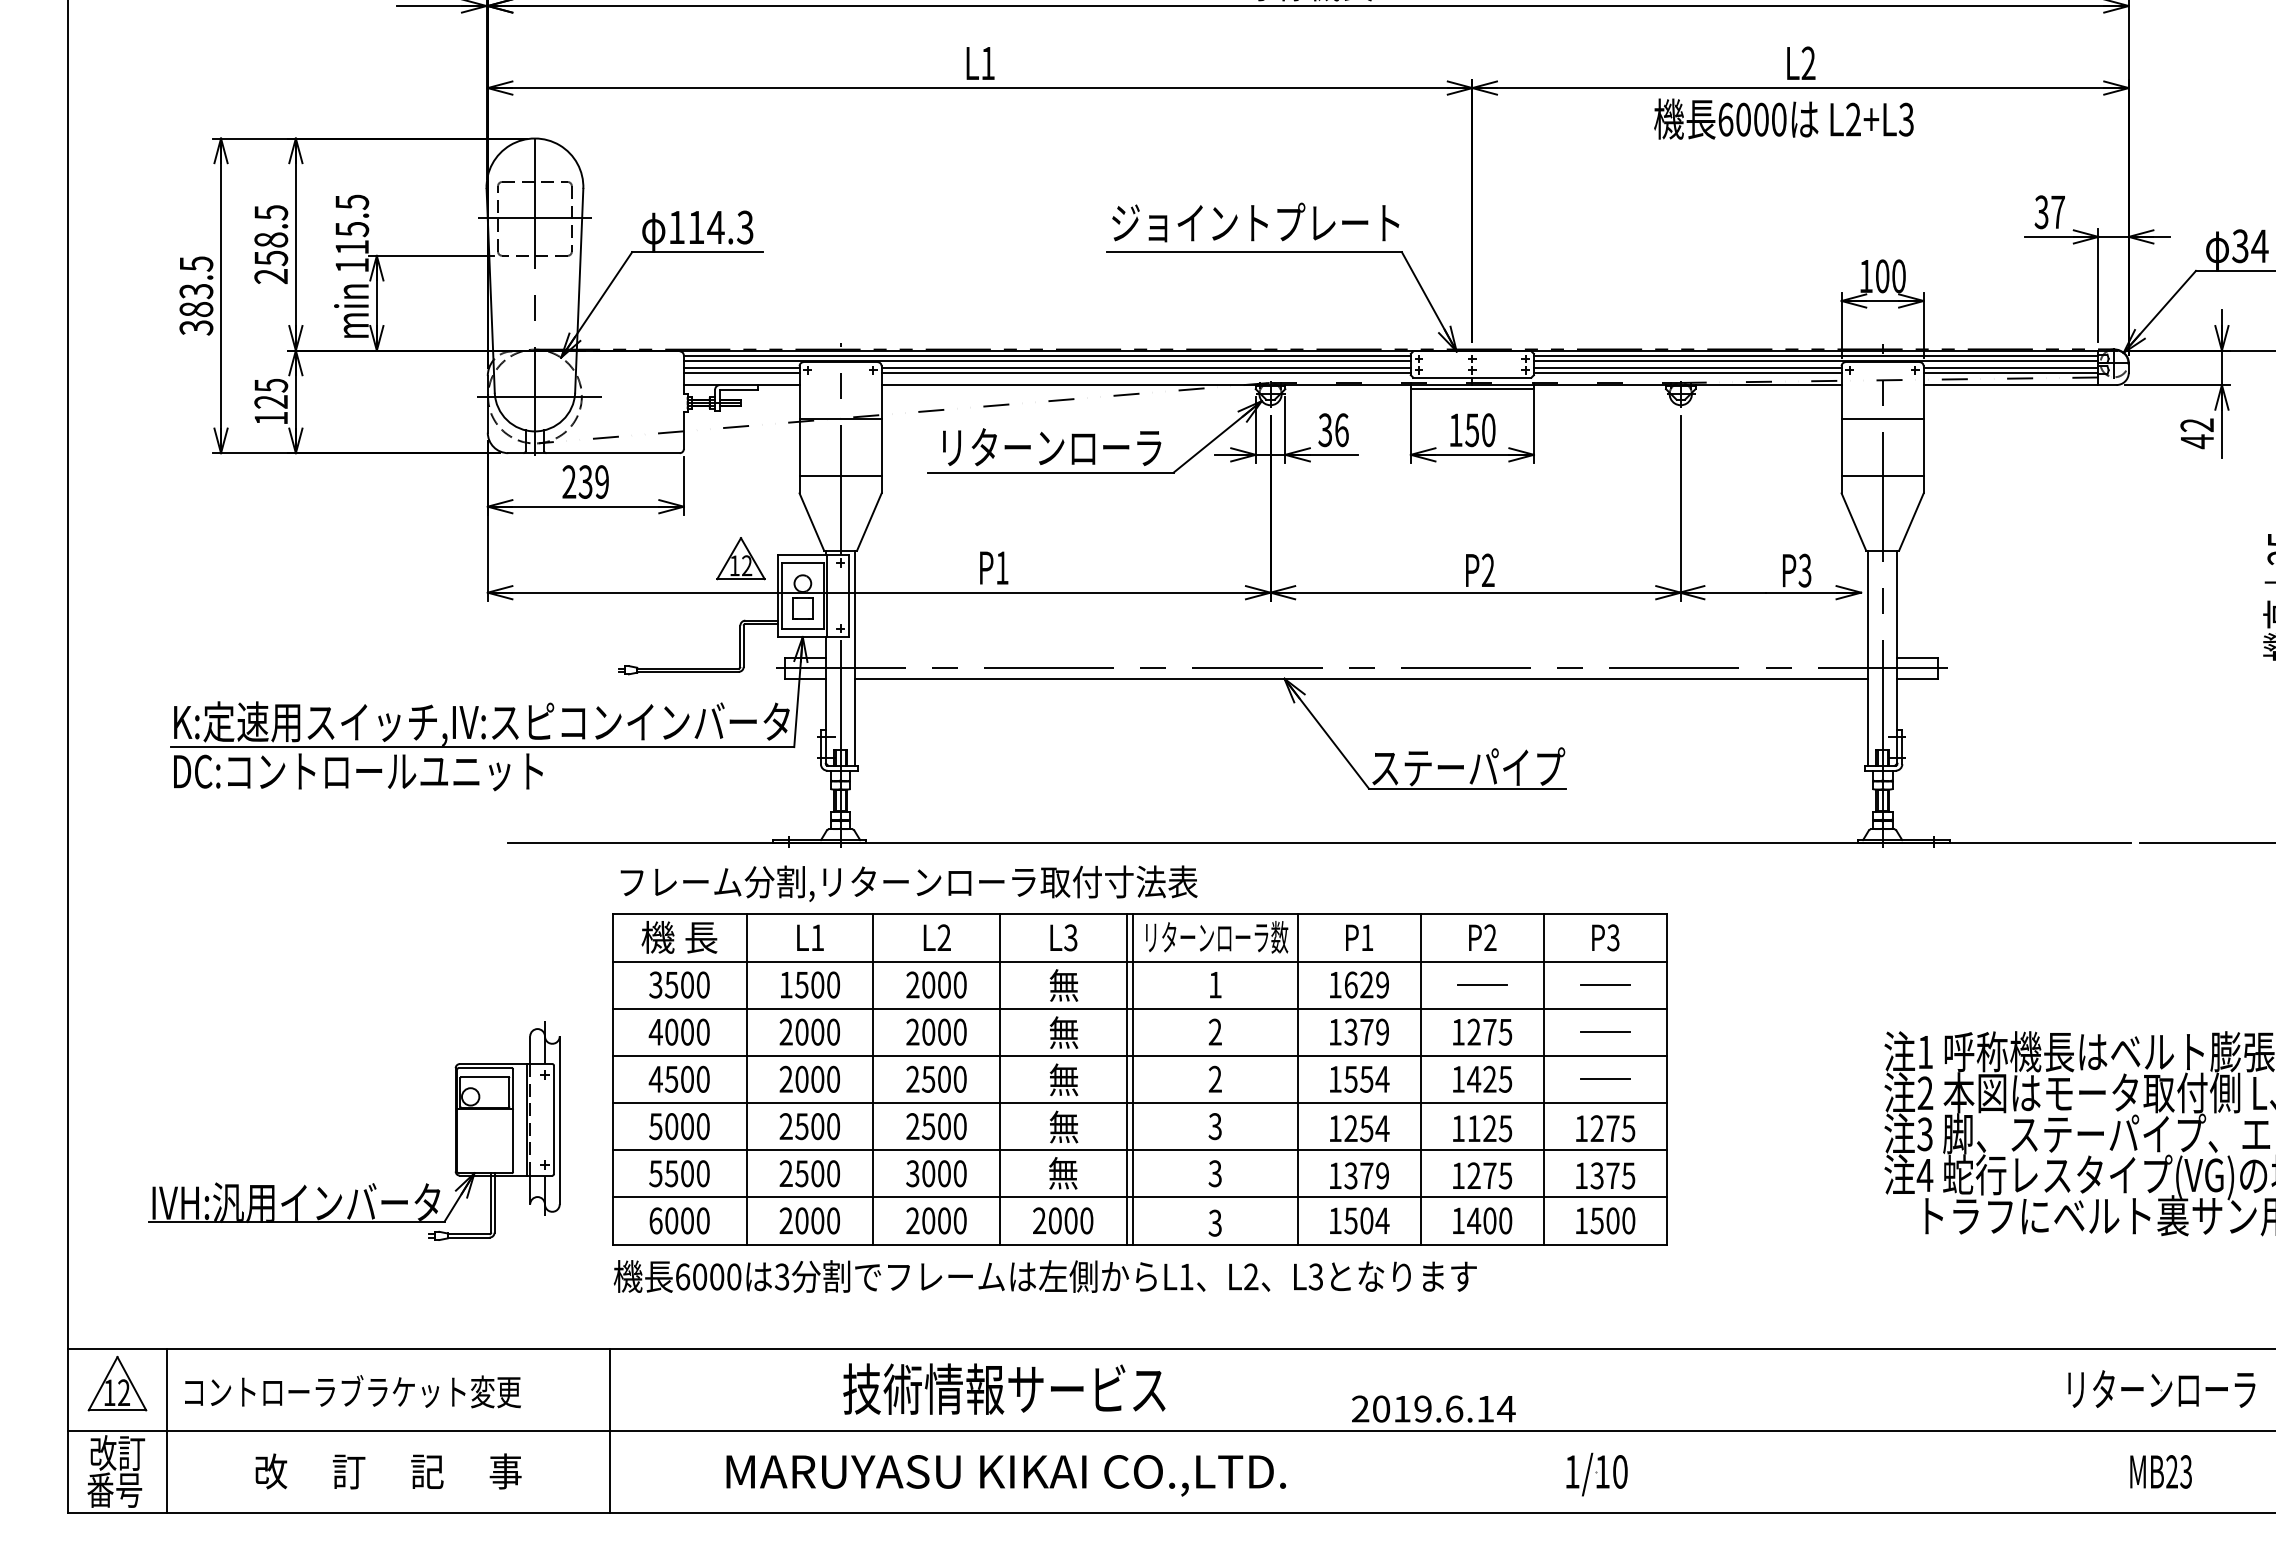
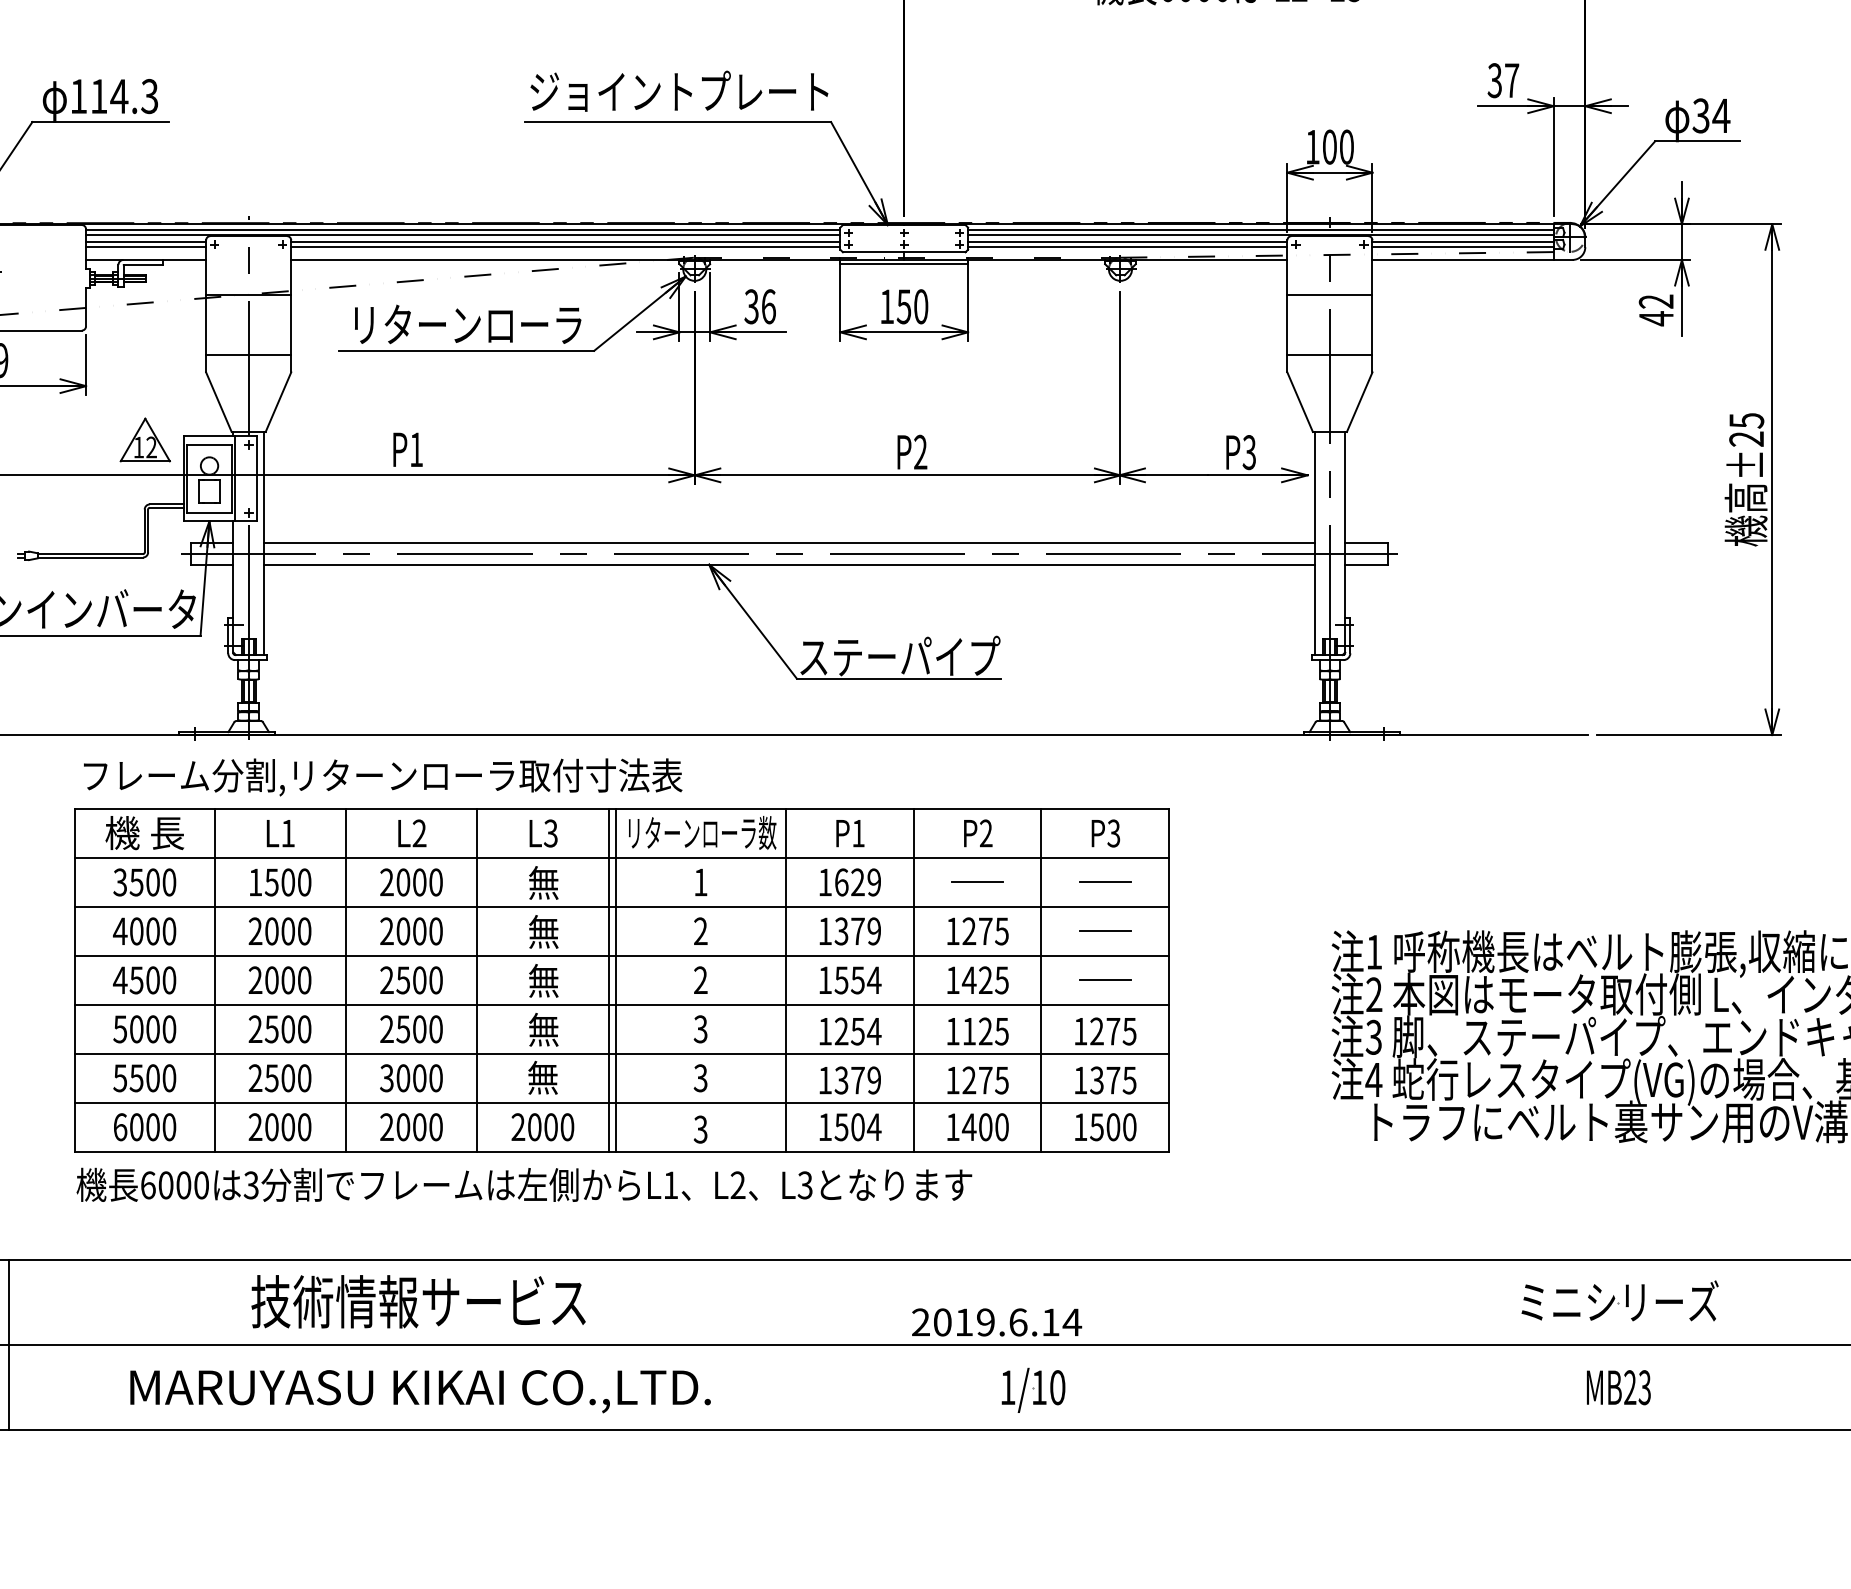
line: (1361, 657) -> (789, 542), added
part: (1139, 1078) -> (622, 979), moved
text: (2162, 1388) -> (1620, 1301), リターンローラ -> ミニシリーズ
text: (1433, 1408) -> (996, 1321), moved

